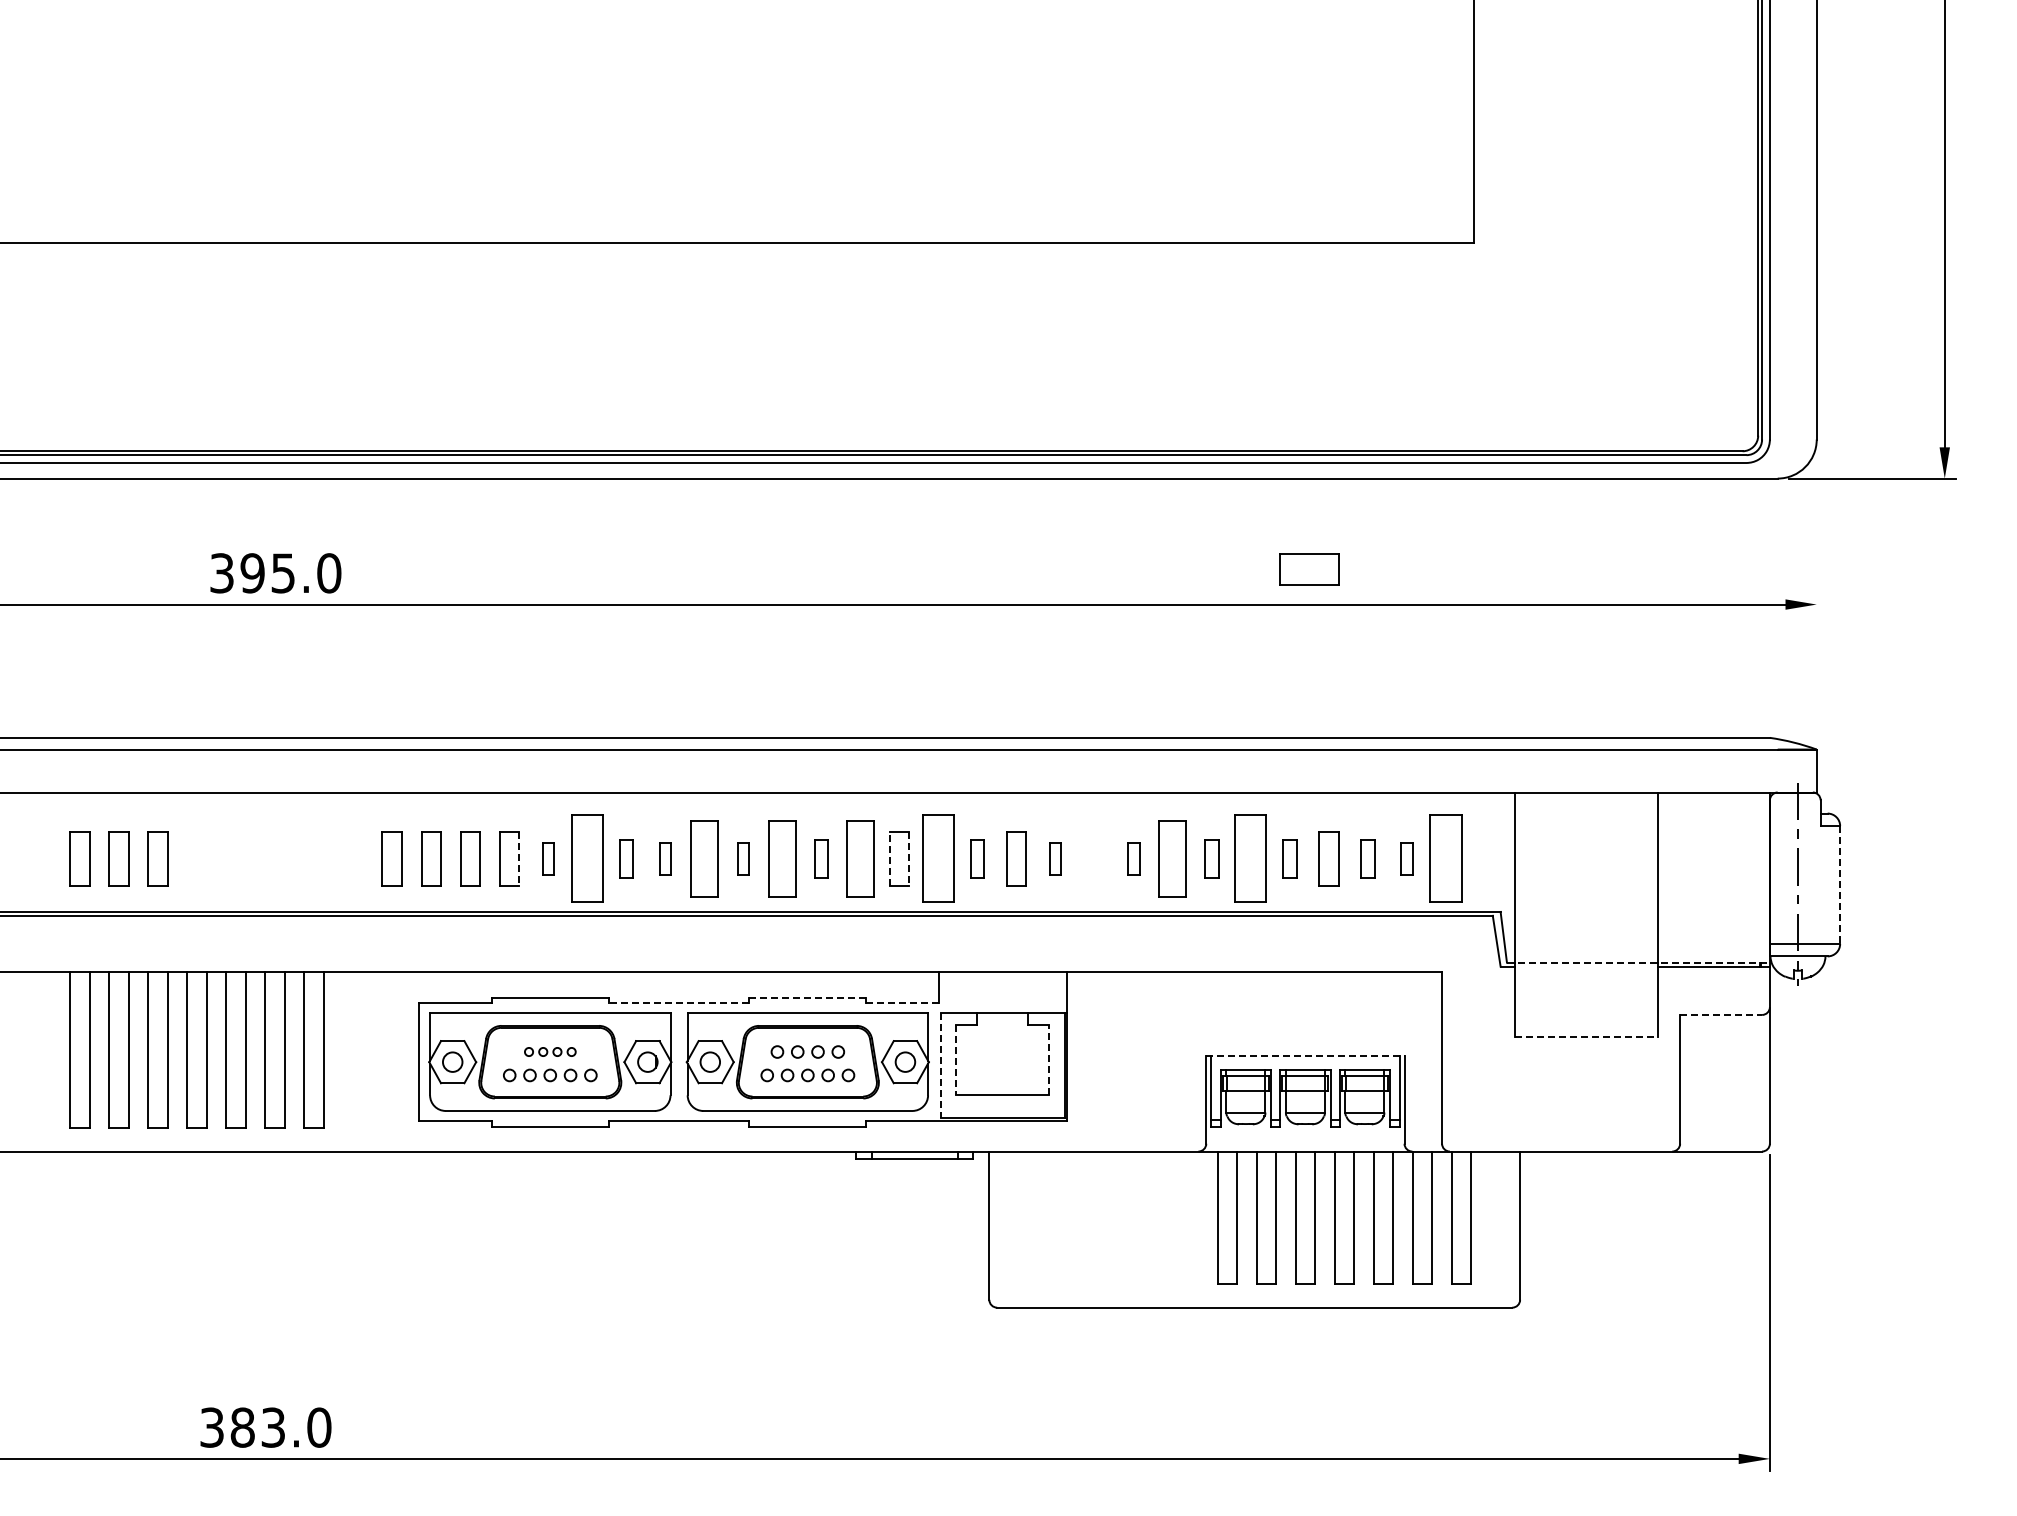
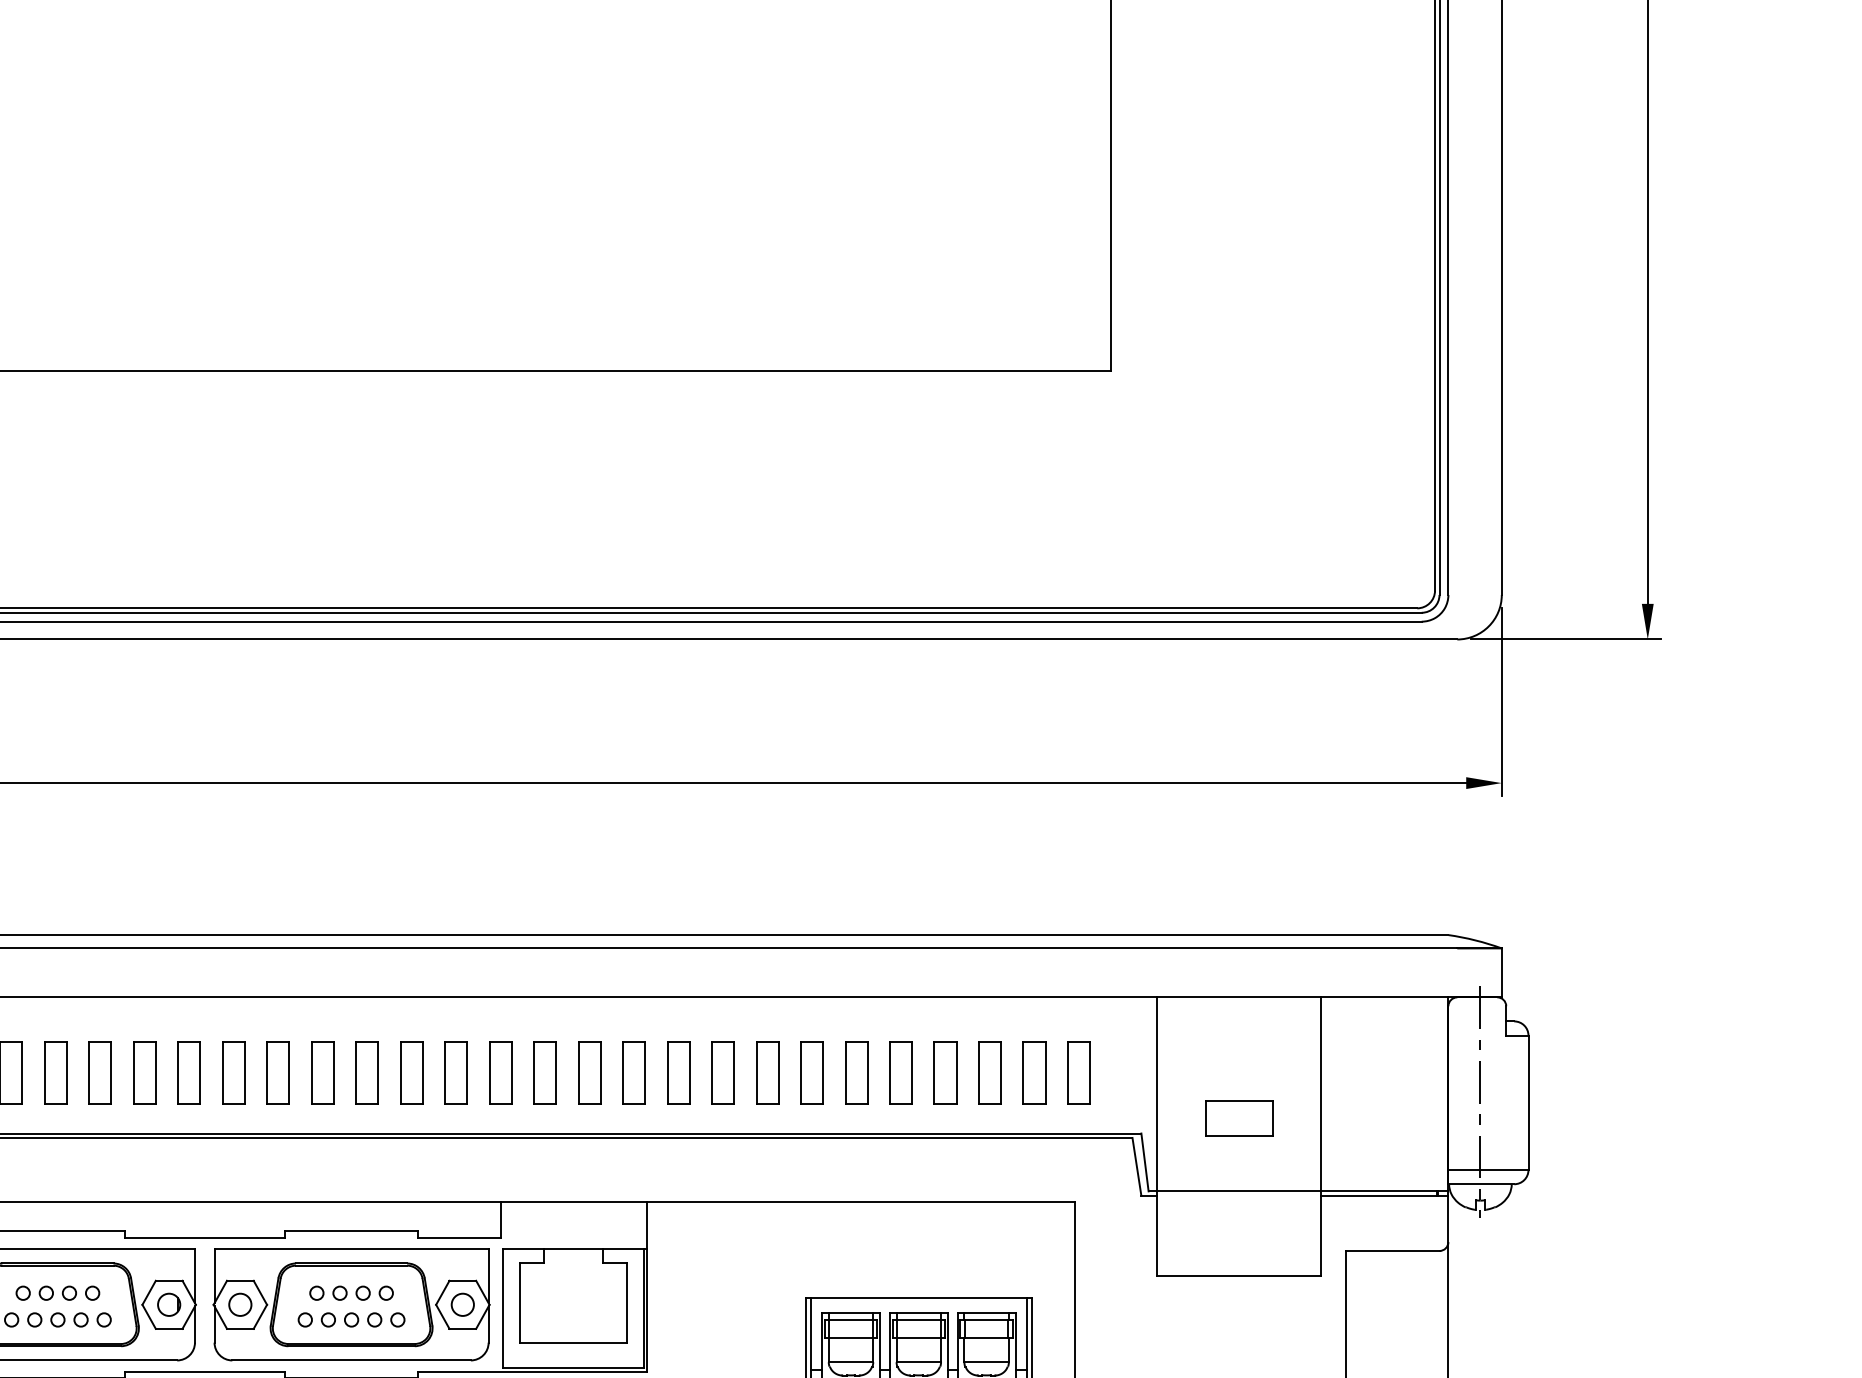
line: (1816, 533) -> (1501, 702), added
part: (1309, 569) -> (1239, 1118), moved
part: (548, 858) -> (55, 1072), size x1.67
part: (587, 858) -> (100, 1072), size x0.62
part: (626, 858) -> (144, 1072), size x1.43
part: (665, 858) -> (189, 1072), size x1.67
part: (704, 858) -> (233, 1072), size x0.71
part: (743, 858) -> (278, 1072), size x1.67
part: (782, 858) -> (322, 1072), size x0.71
part: (821, 858) -> (367, 1072), size x1.43
part: (860, 858) -> (411, 1072), size x0.71
line: (889, 858) -> (444, 1072), dashed -> solid
part: (938, 858) -> (500, 1072), size x0.62
part: (977, 858) -> (544, 1072), size x1.43
part: (1055, 858) -> (633, 1072), size x1.67
part: (1094, 858) -> (678, 1072), added
part: (1133, 858) -> (722, 1072), size x1.67
part: (1172, 858) -> (767, 1072), size x0.71
part: (1211, 858) -> (811, 1072), size x1.43
part: (1250, 858) -> (856, 1072), size x0.62
part: (1289, 858) -> (900, 1072), size x1.43
part: (1367, 858) -> (989, 1072), size x1.43
part: (1406, 858) -> (1034, 1072), size x1.67
part: (1445, 858) -> (1078, 1072), size x0.62
line: (519, 859) -> (22, 1073), dashed -> solid
line: (909, 859) -> (467, 1073), dashed -> solid
line: (1840, 885) -> (1528, 1103), dashed -> solid
line: (1638, 962) -> (1298, 1191), dashed -> solid
line: (807, 997) -> (351, 1231), dashed -> solid
line: (678, 1003) -> (204, 1237), dashed -> solid
line: (902, 1003) -> (459, 1237), dashed -> solid
line: (1721, 1014) -> (1393, 1250), dashed -> solid
line: (1586, 1036) -> (1239, 1275), dashed -> solid
part: (550, 1051) -> (58, 1292), size x1.43
line: (1305, 1056) -> (918, 1298), dashed -> solid
line: (1049, 1059) -> (627, 1301), dashed -> solid
line: (955, 1060) -> (519, 1302), dashed -> solid
line: (940, 1066) -> (502, 1309), dashed -> solid

